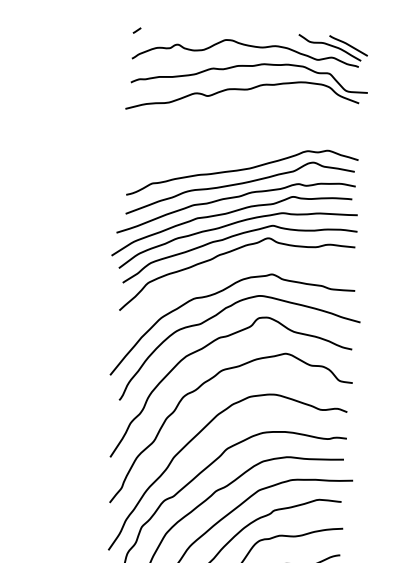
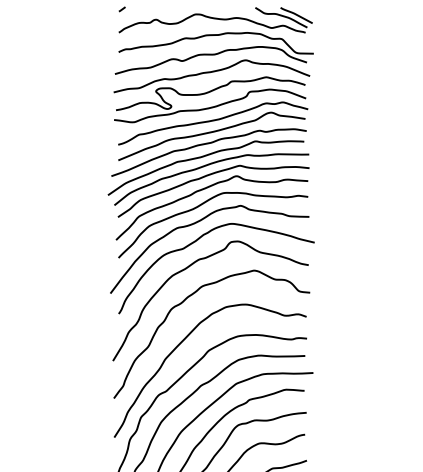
part: (241, 134) -> (211, 91), added
curve: (223, 273) -> (200, 206), added

